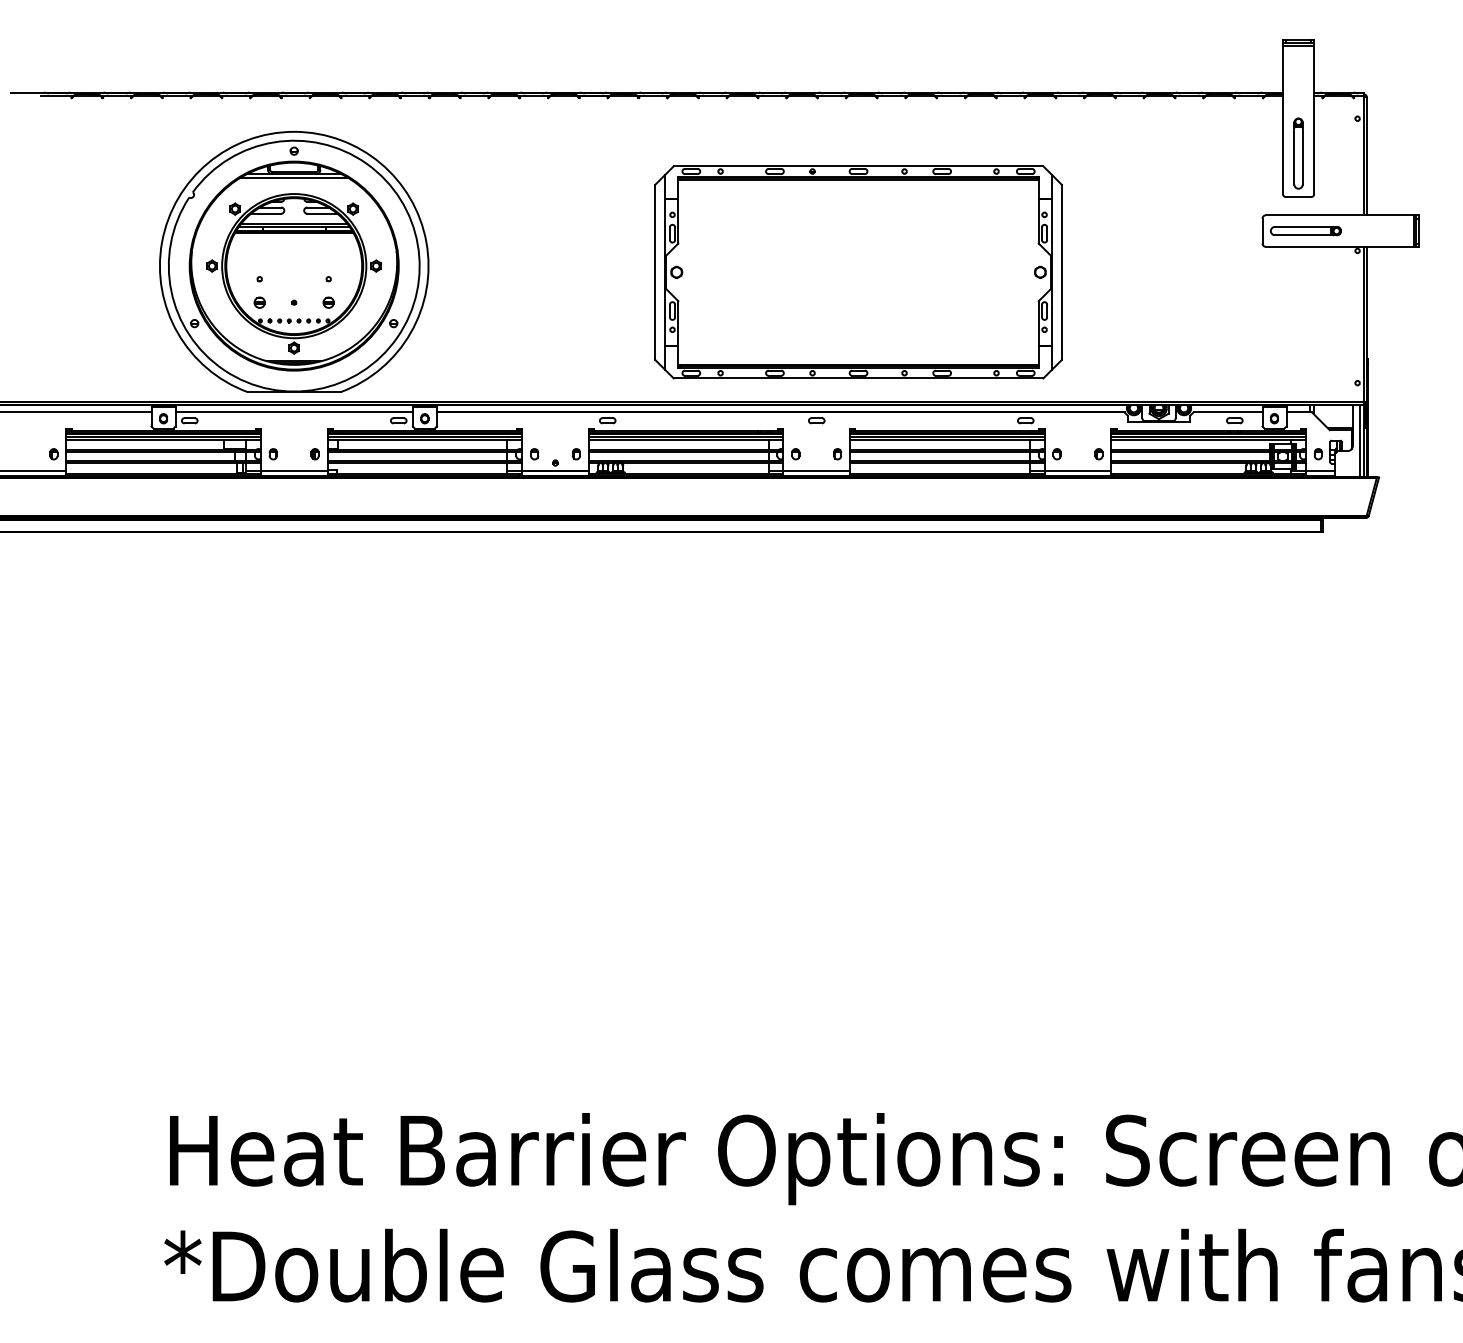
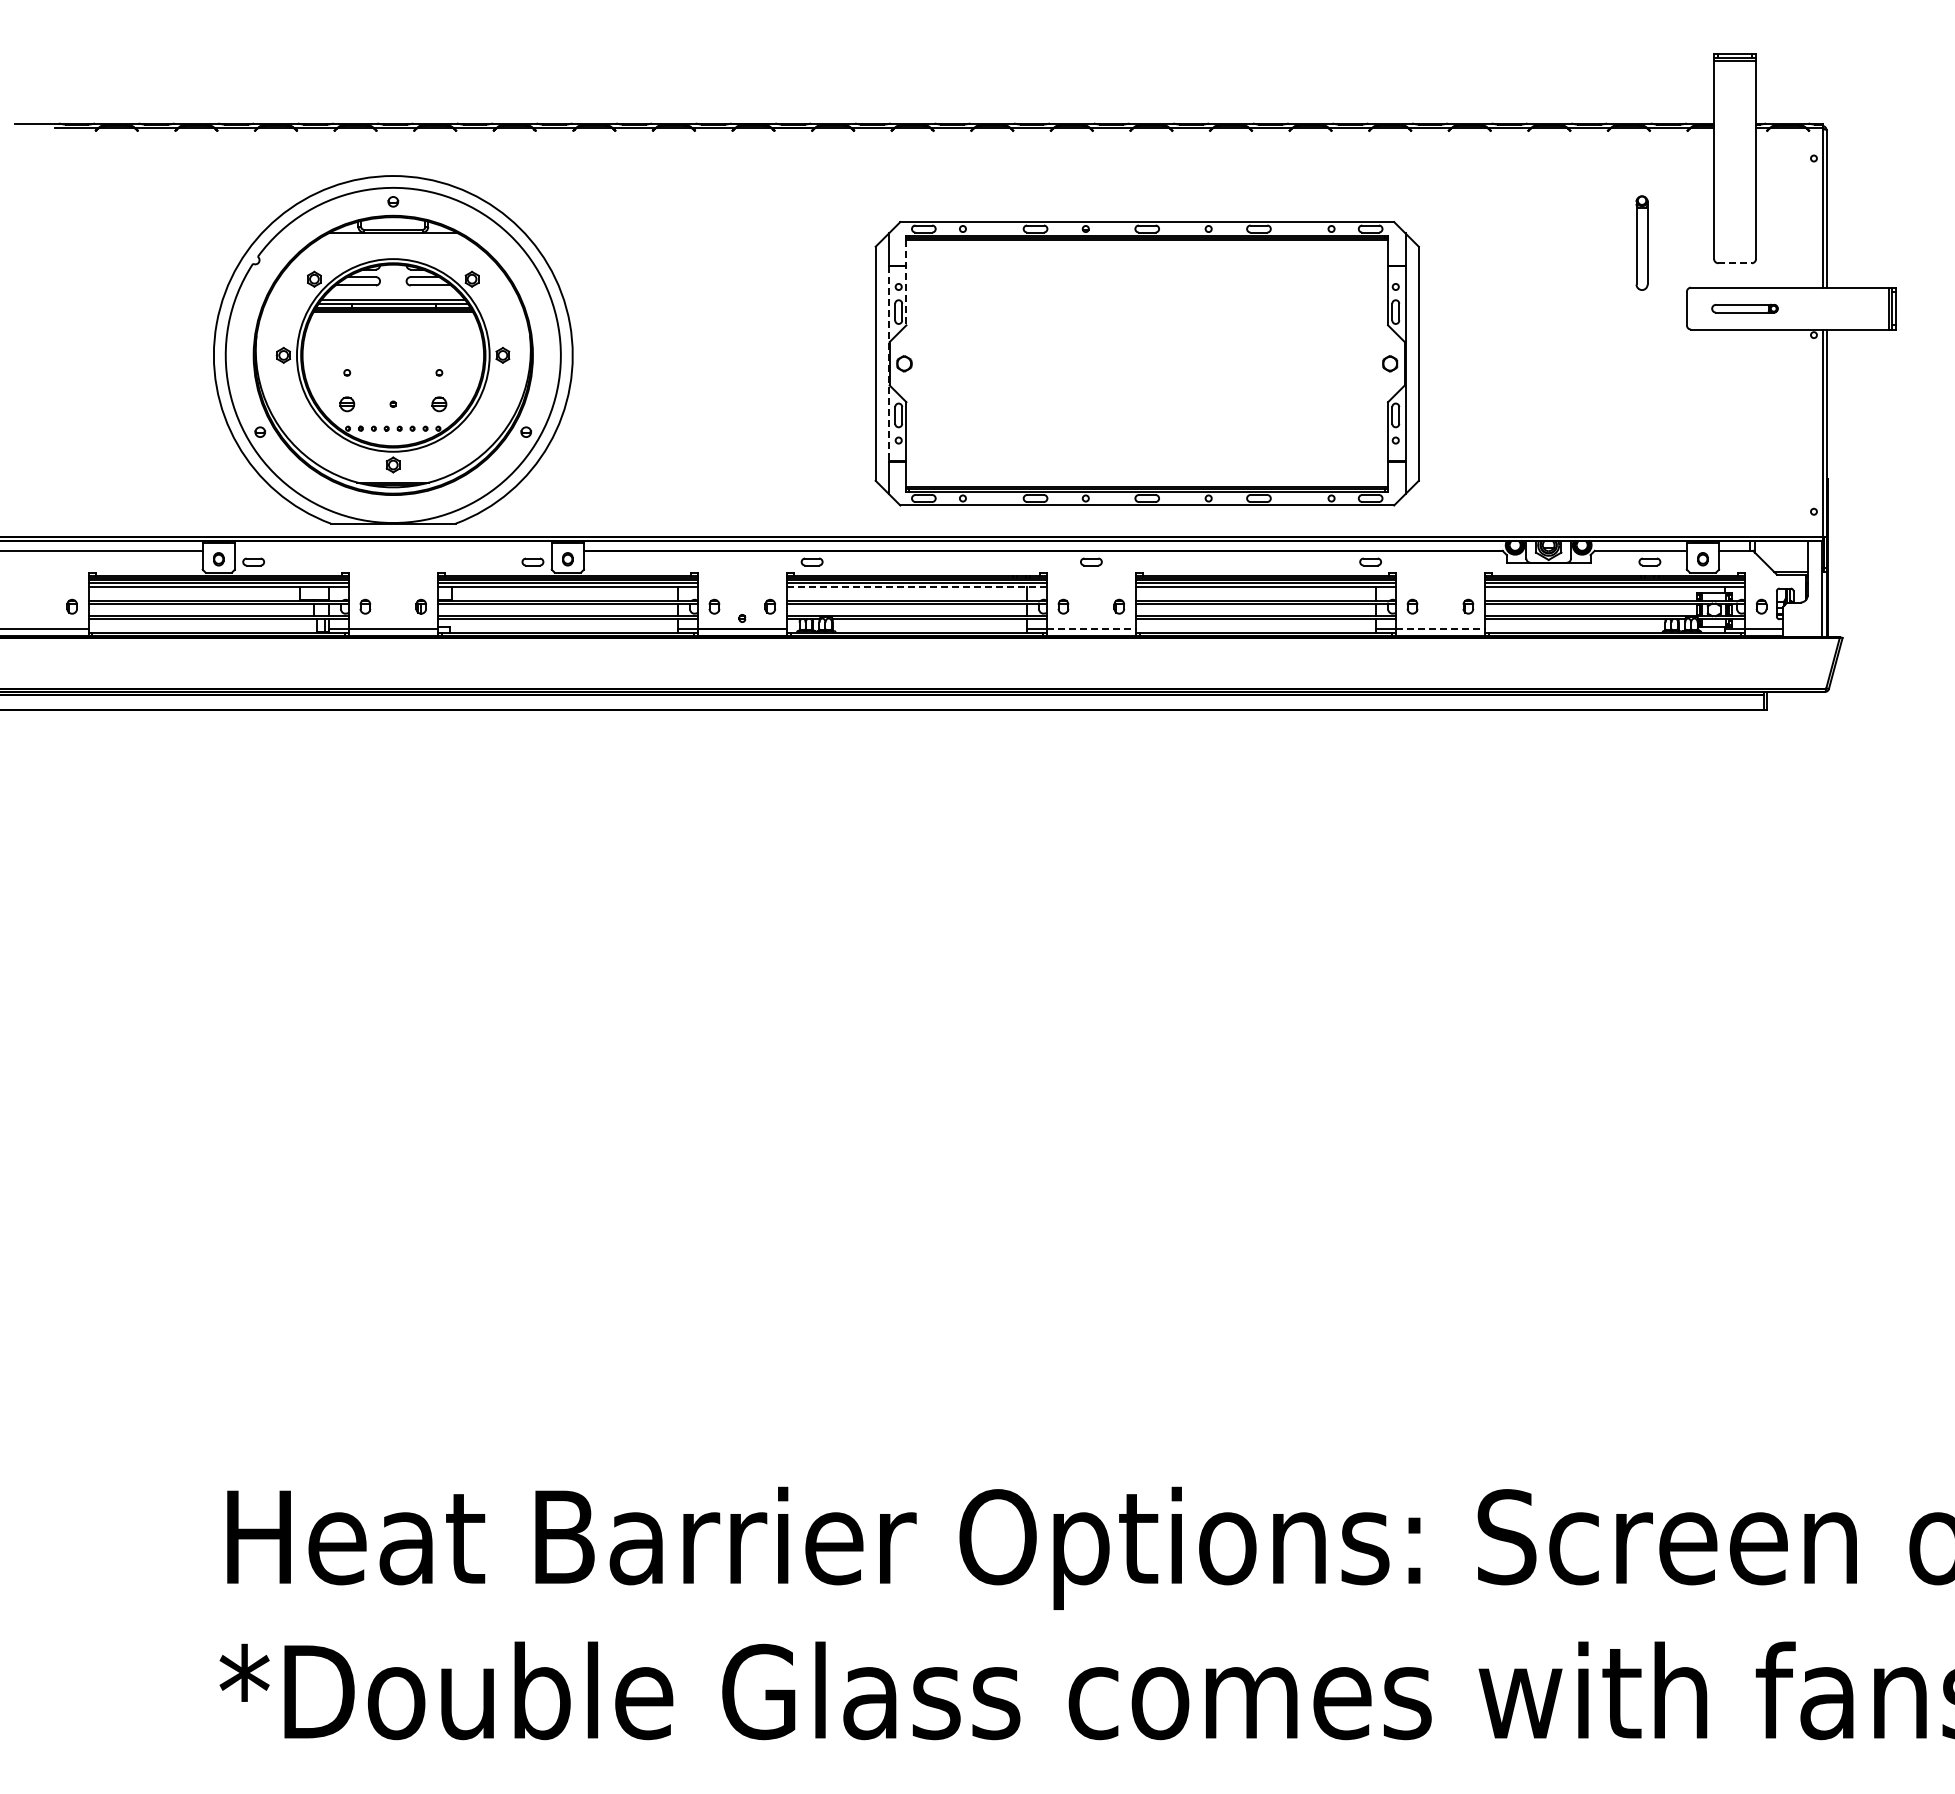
part: (1298, 153) -> (1641, 242), moved
line: (294, 178) -> (393, 238), removed
line: (1298, 197) -> (1735, 263), solid -> dashed
line: (678, 211) -> (906, 282), solid -> dashed
part: (1305, 231) -> (1744, 308), size x0.7
line: (664, 272) -> (888, 363), solid -> dashed
line: (293, 412) -> (392, 550), removed
line: (685, 439) -> (916, 587), solid -> dashed
line: (1359, 441) -> (1816, 589), removed
line: (816, 471) -> (1091, 629), solid -> dashed
line: (1078, 471) -> (1440, 629), solid -> dashed

